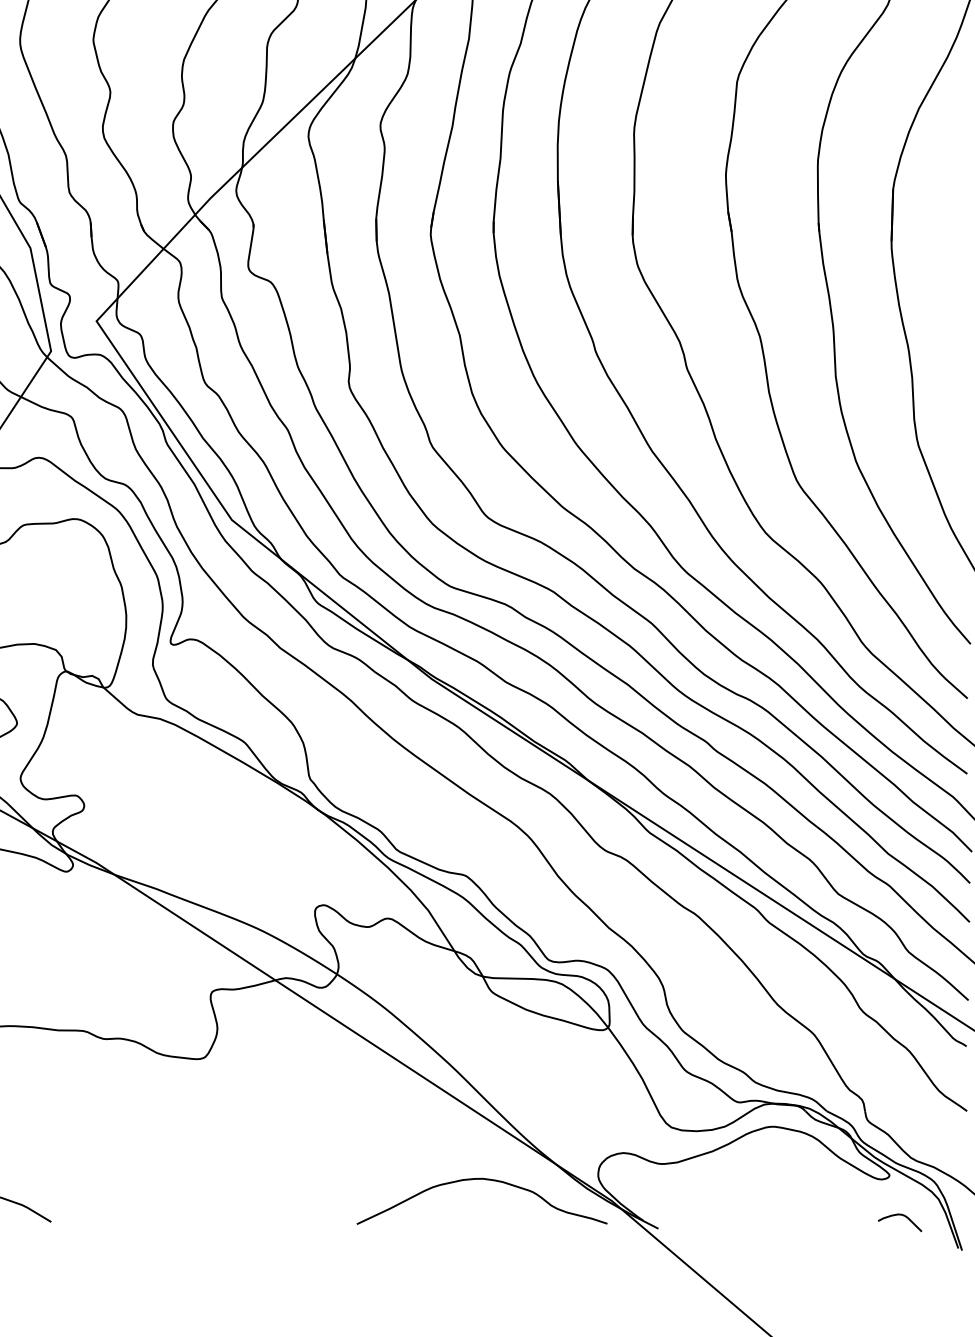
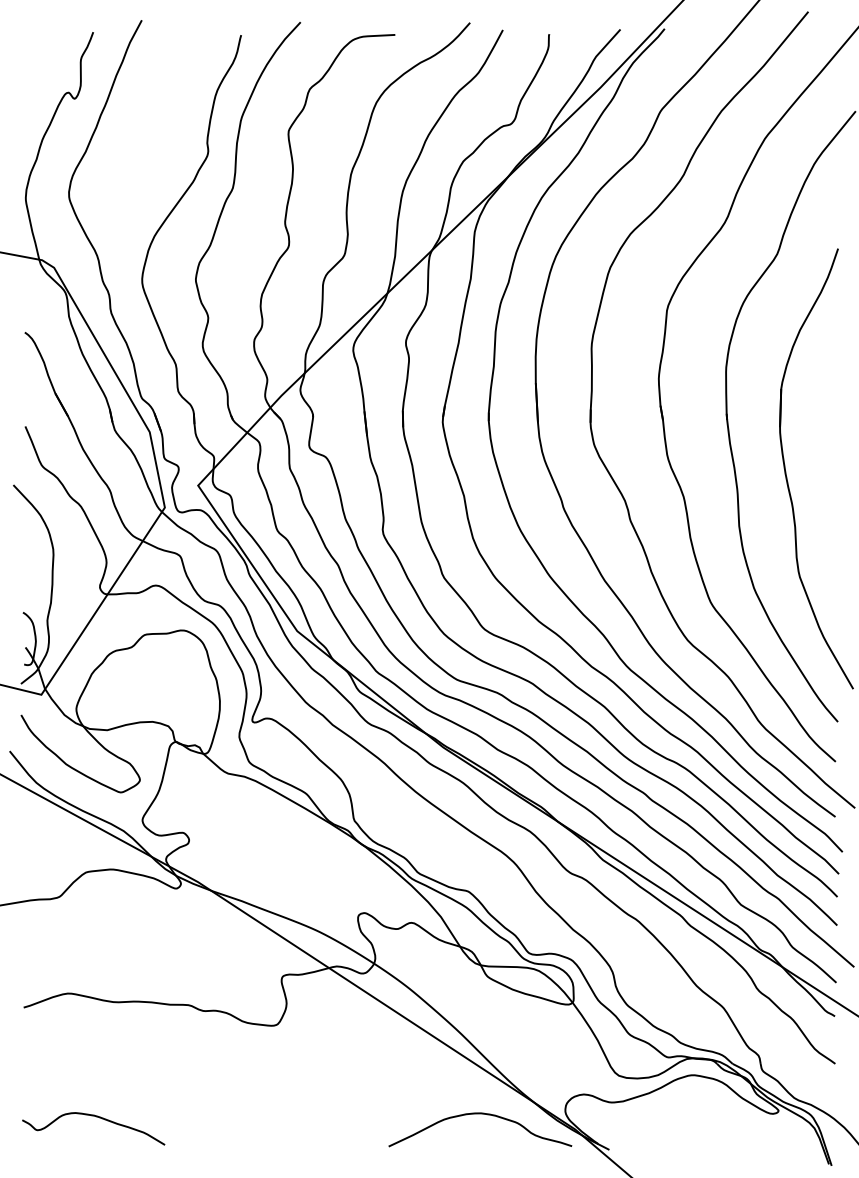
curve: (900, 1215) -> (786, 1140), removed

